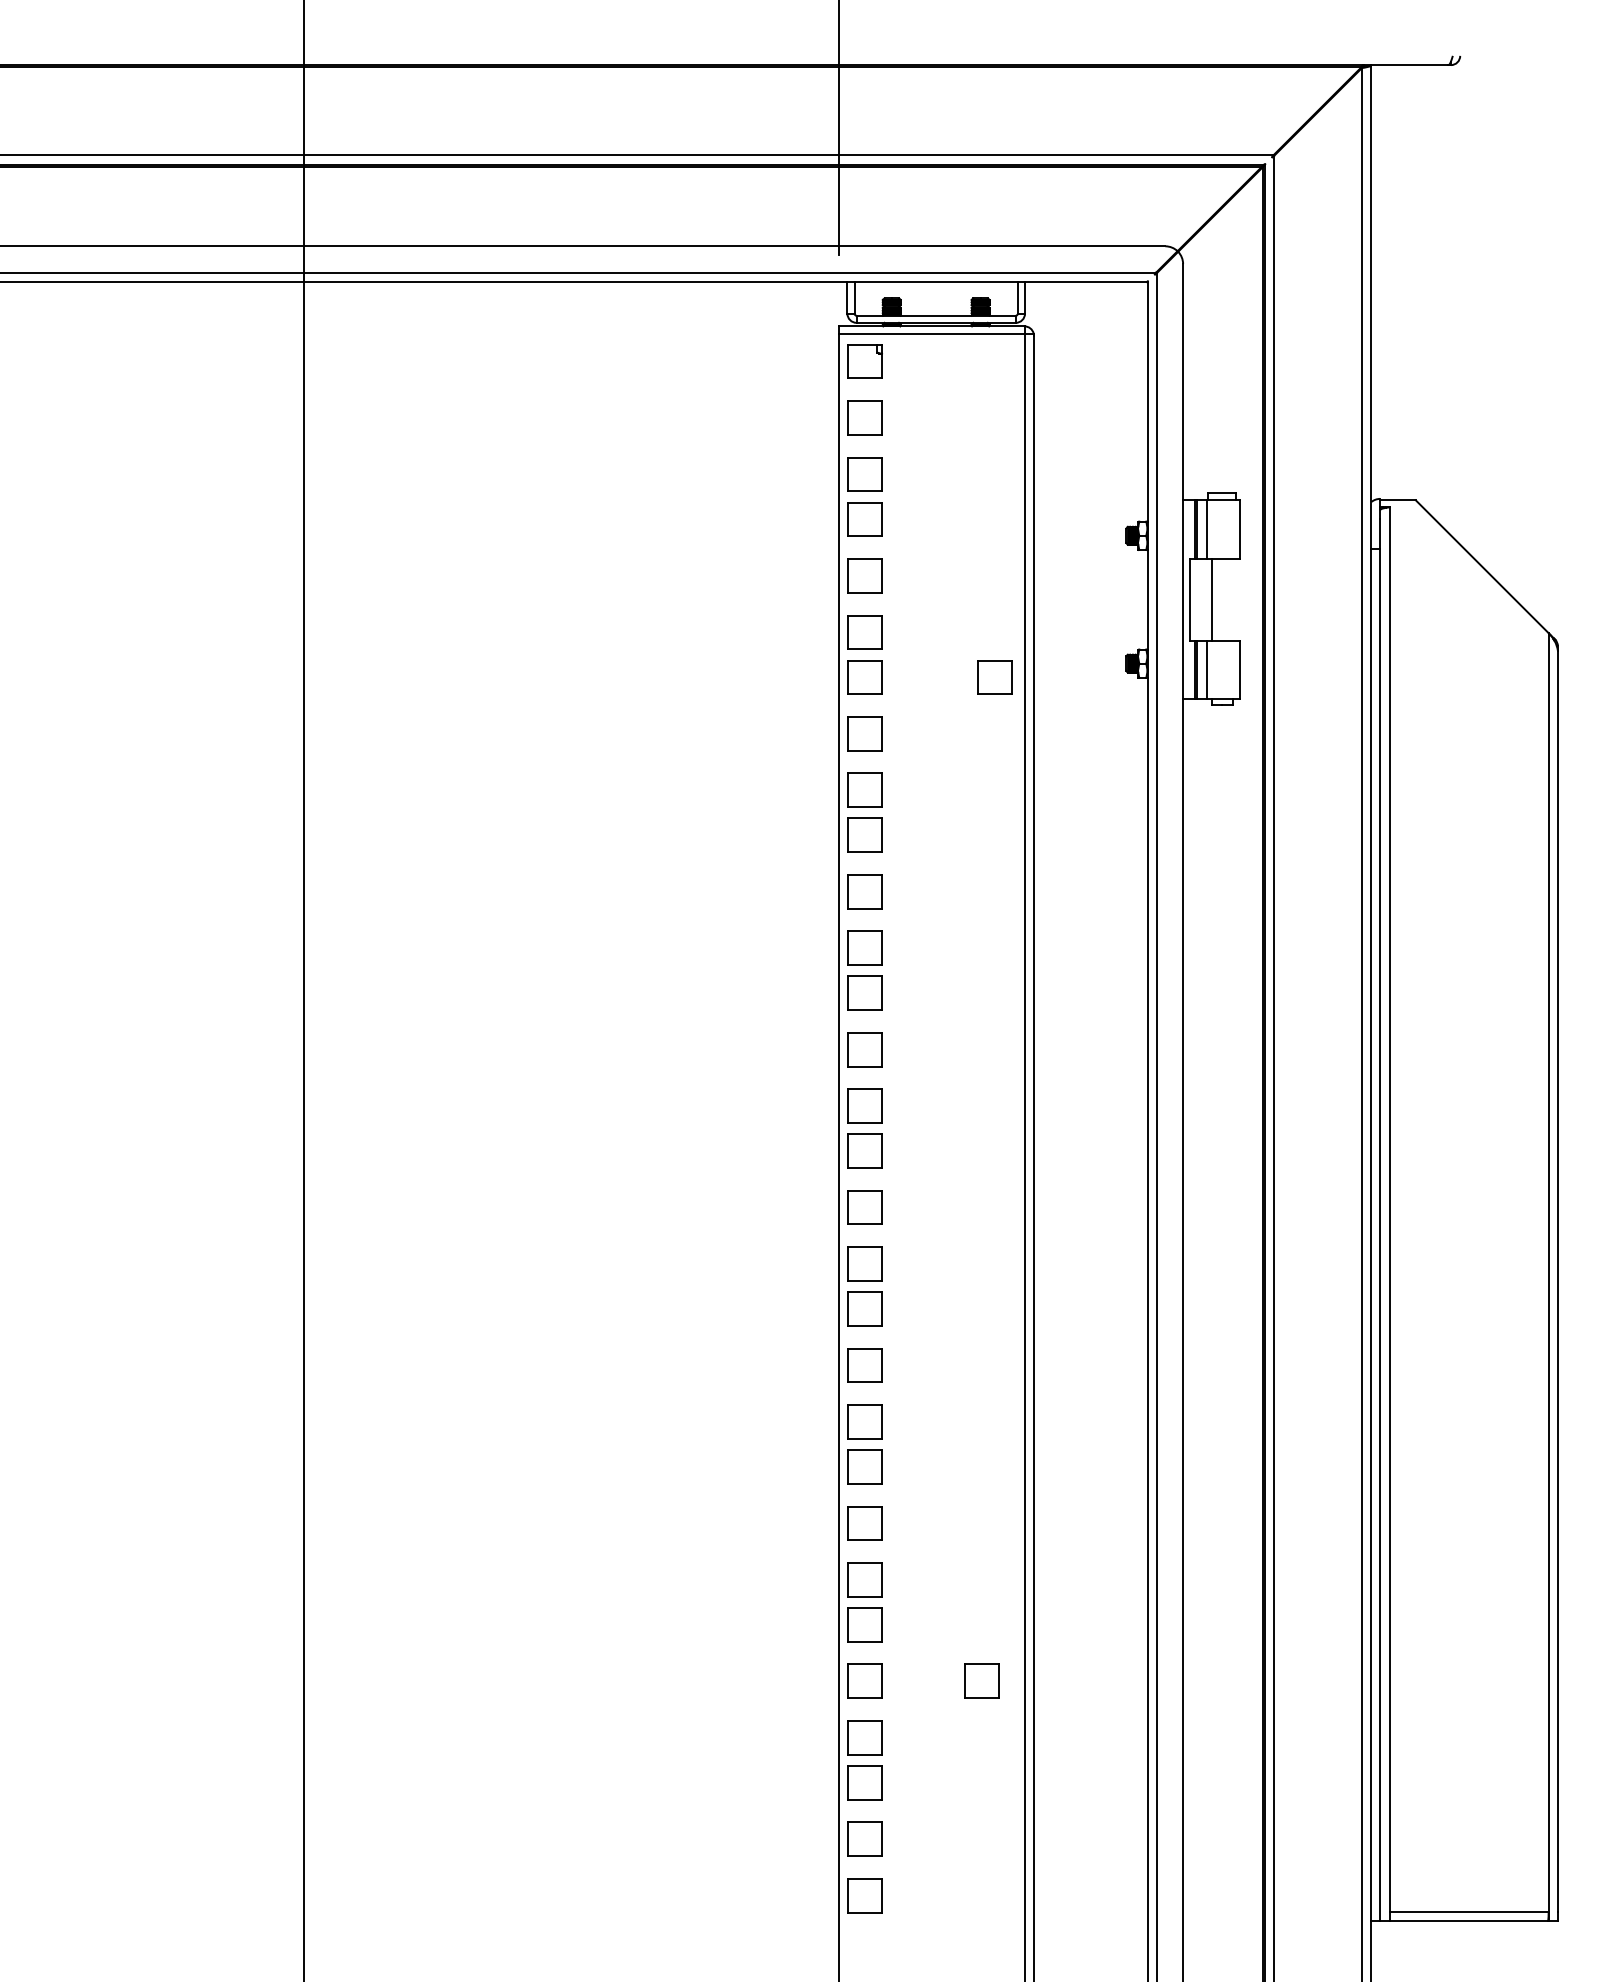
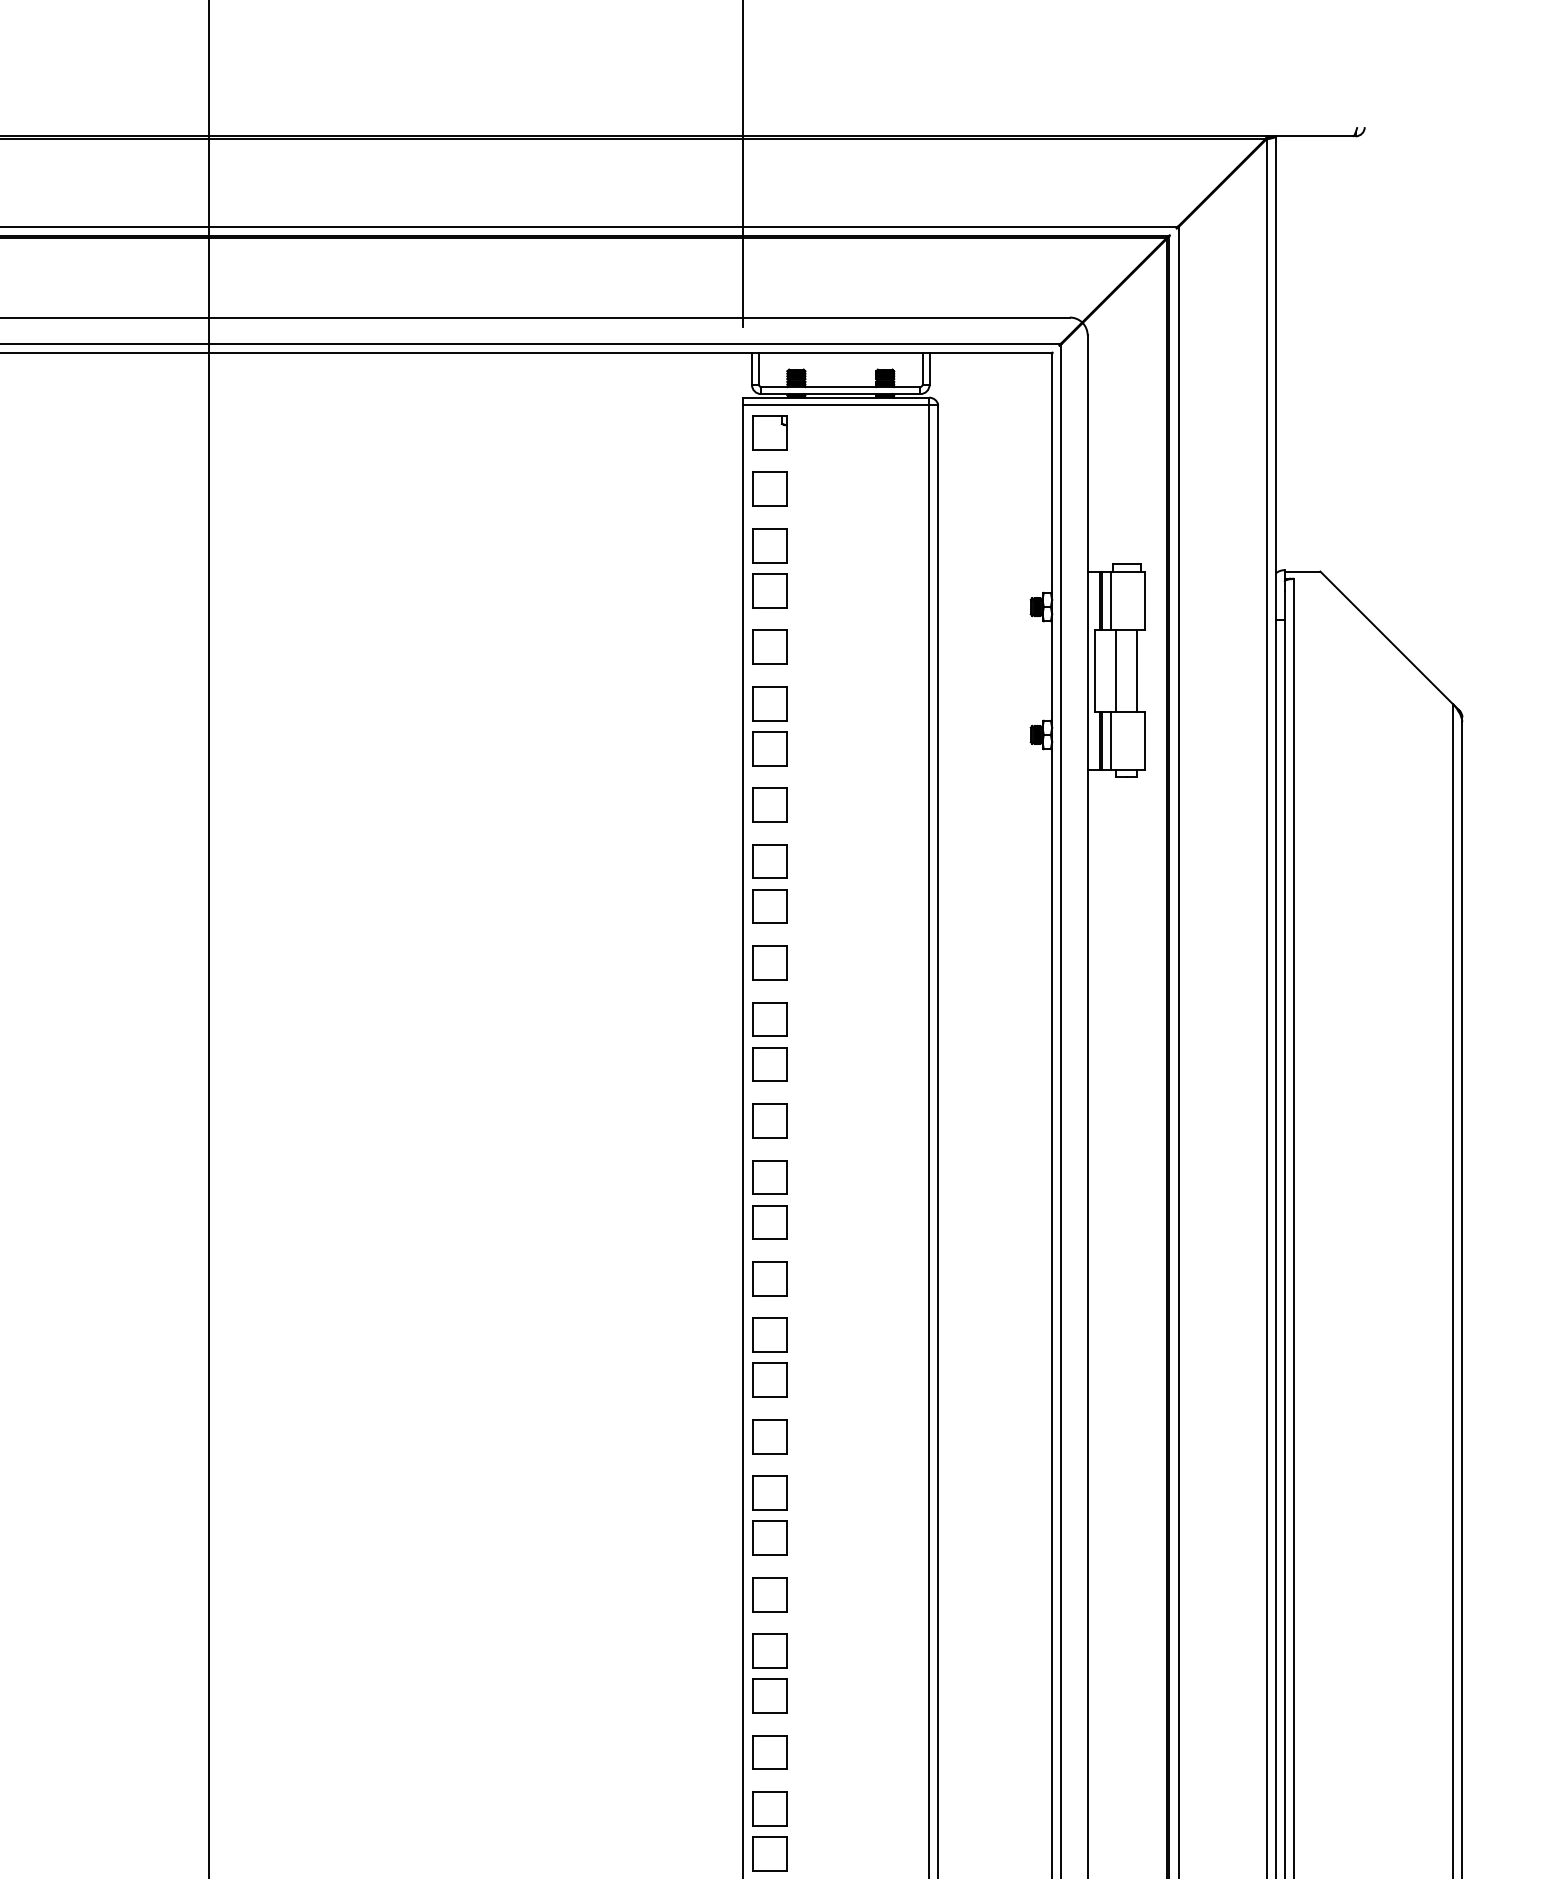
line: (1232, 599) -> (1137, 670), added
part: (994, 677) -> (899, 748), removed
part: (981, 1680) -> (886, 1751), removed

